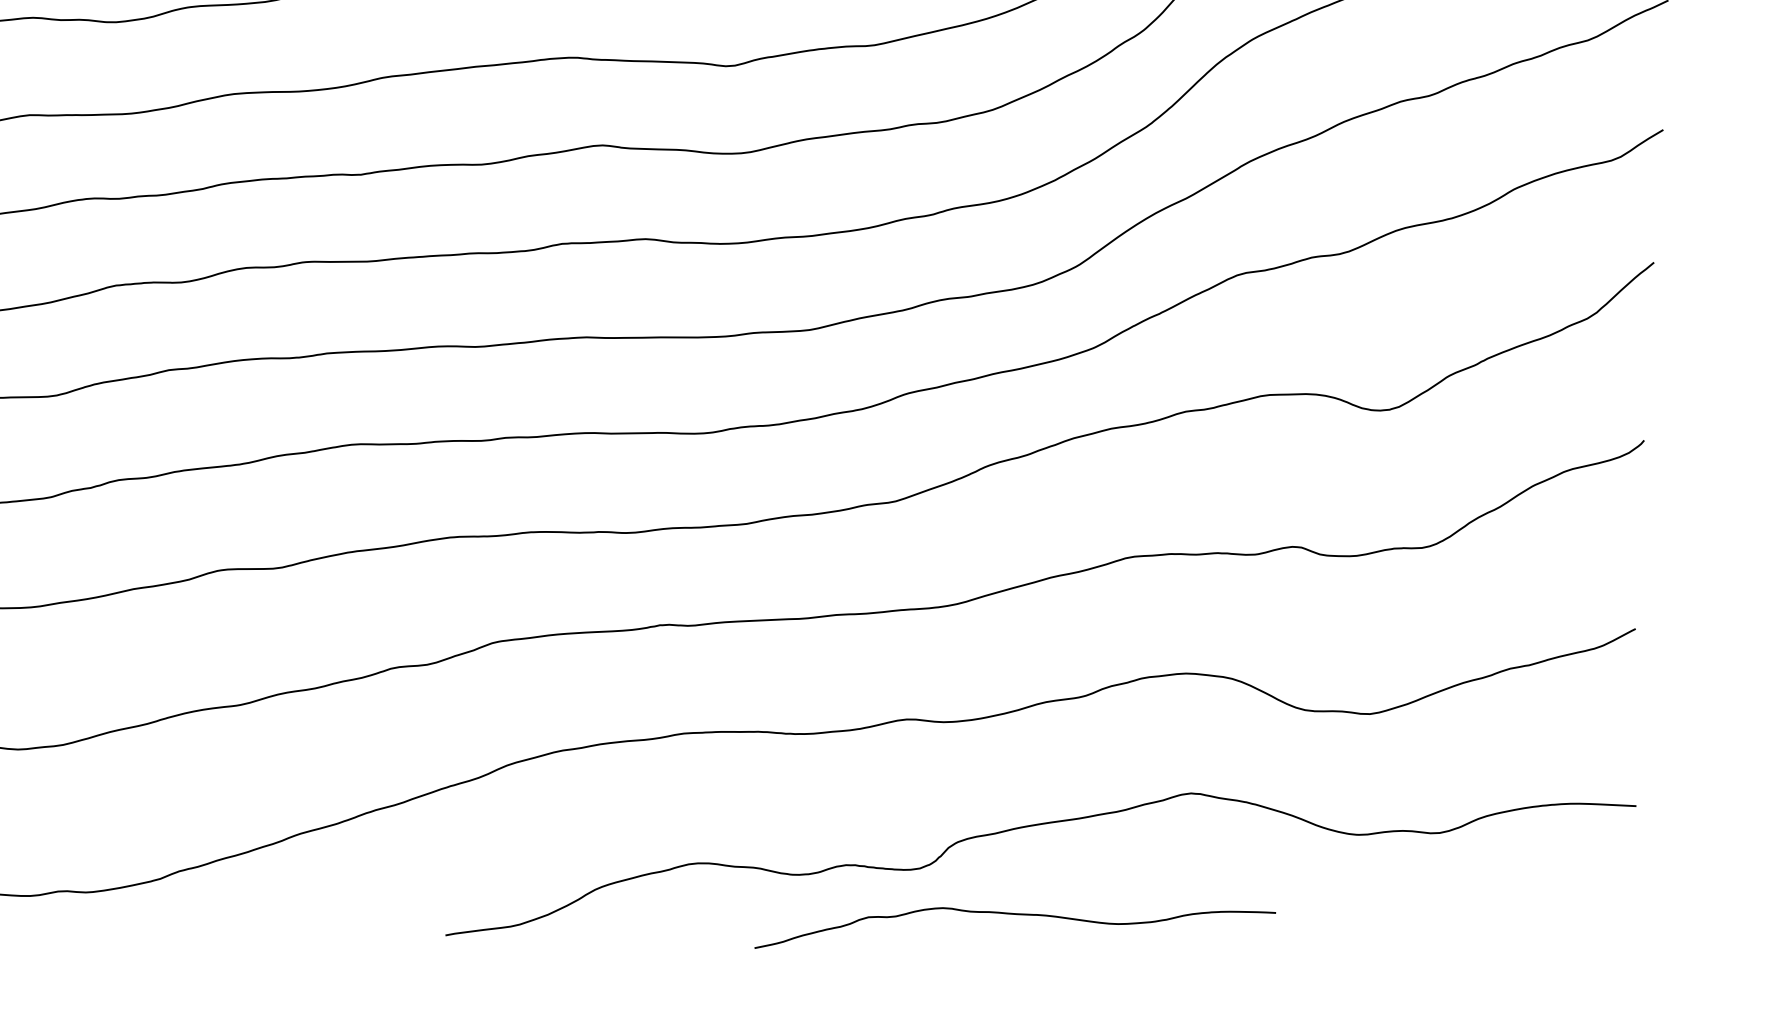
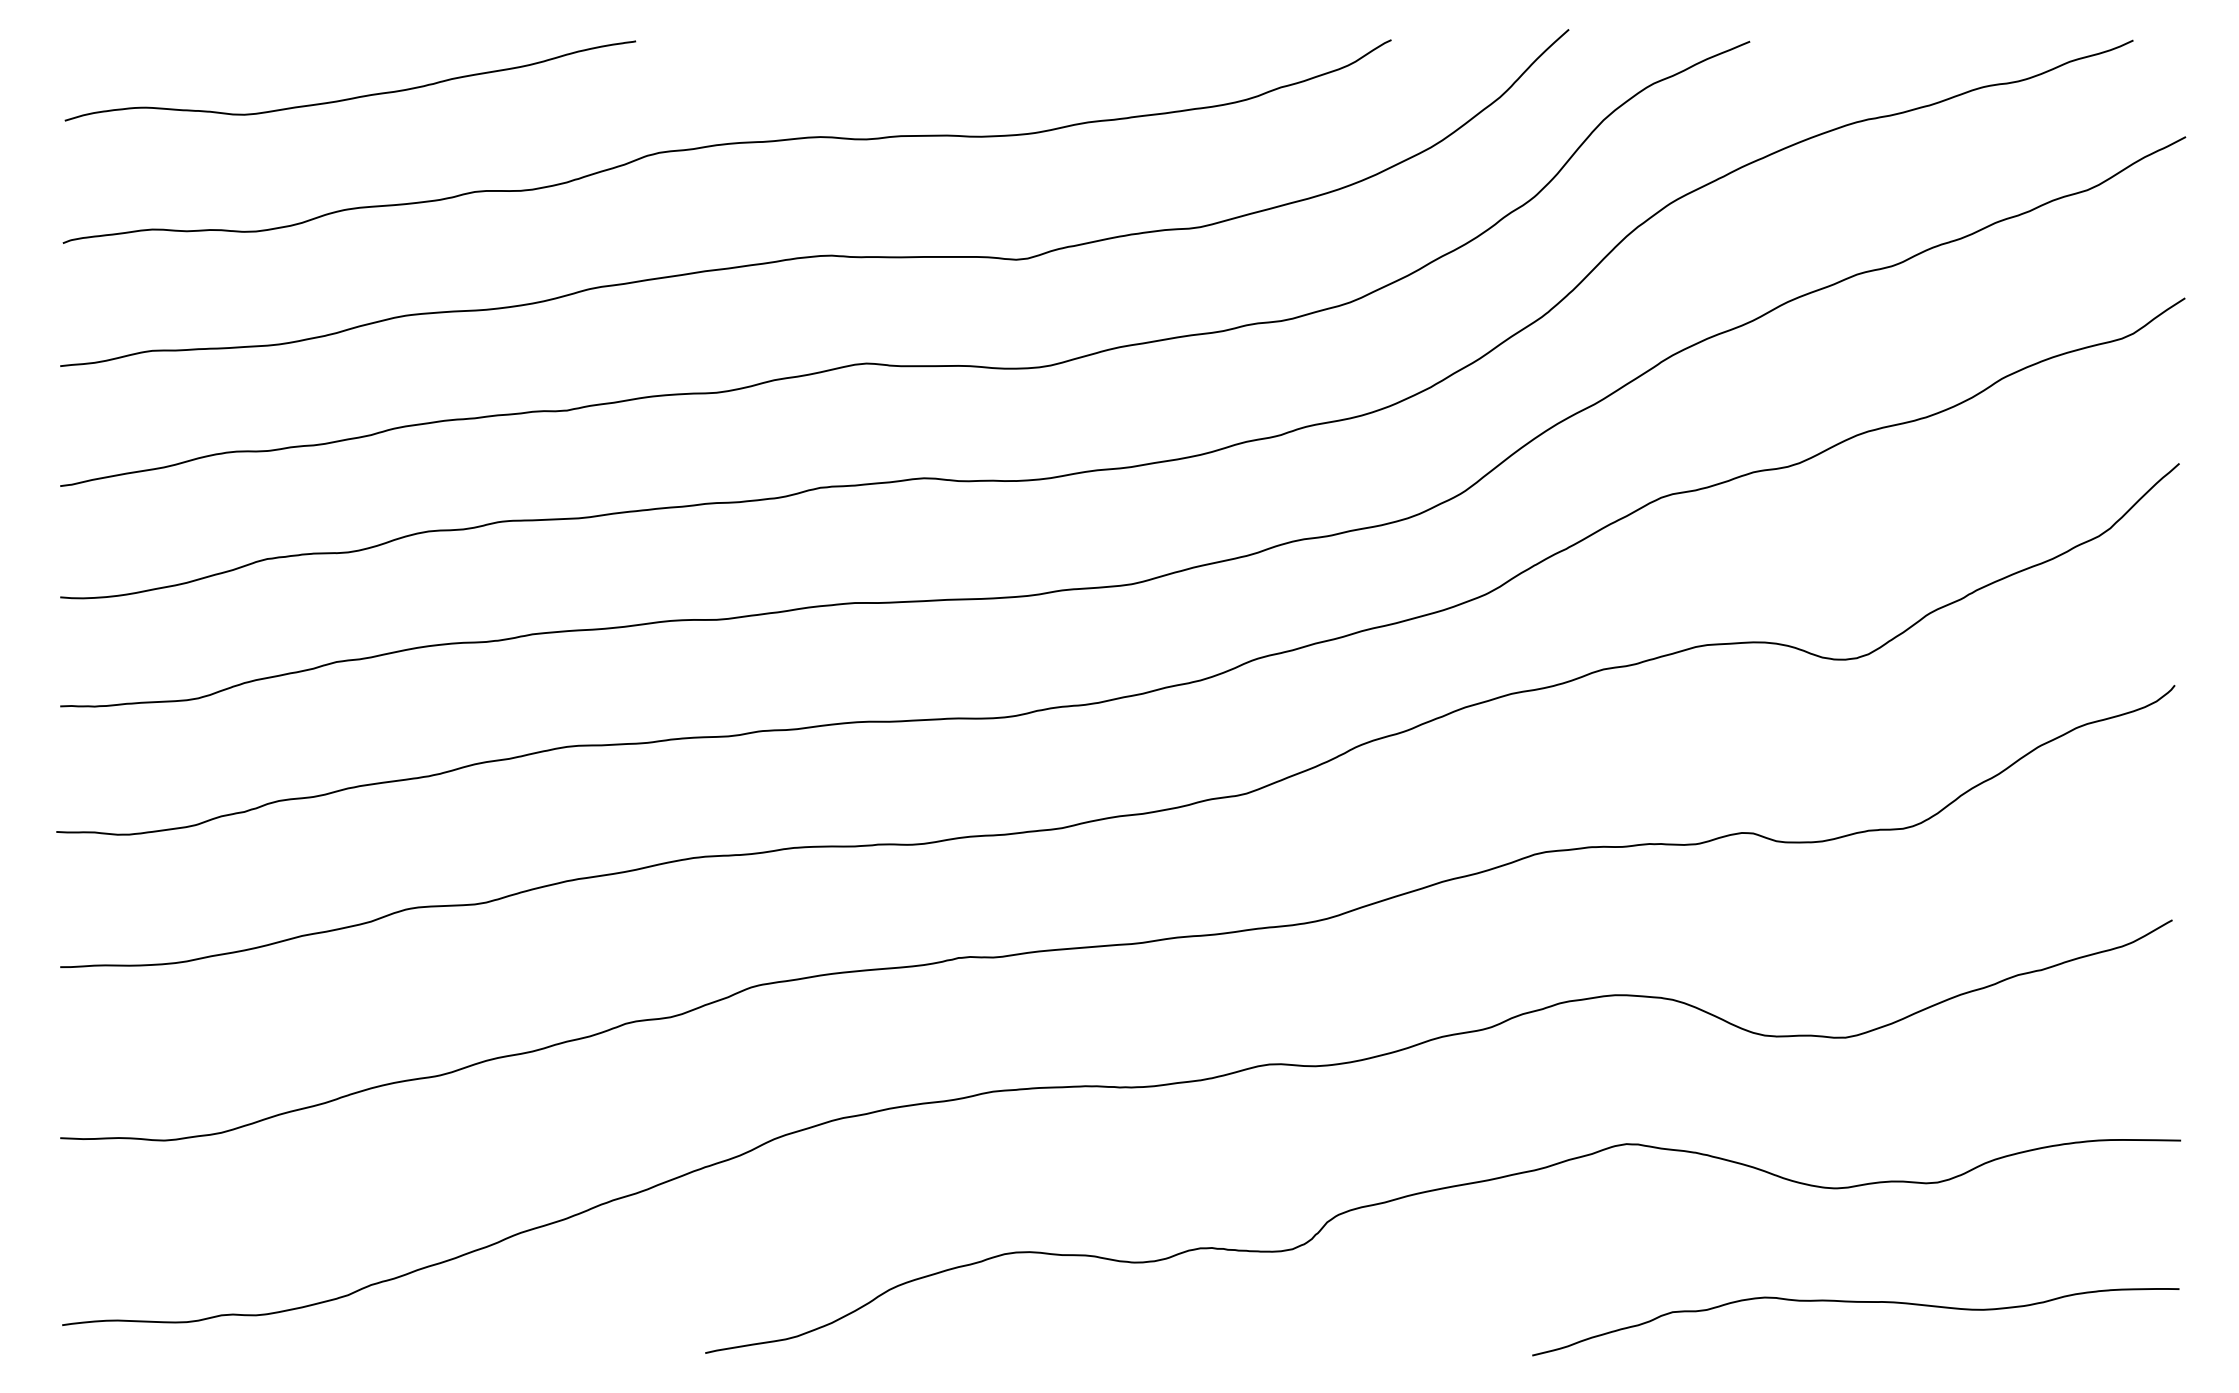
curve: (1015, 914) -> (1855, 1302), moved

